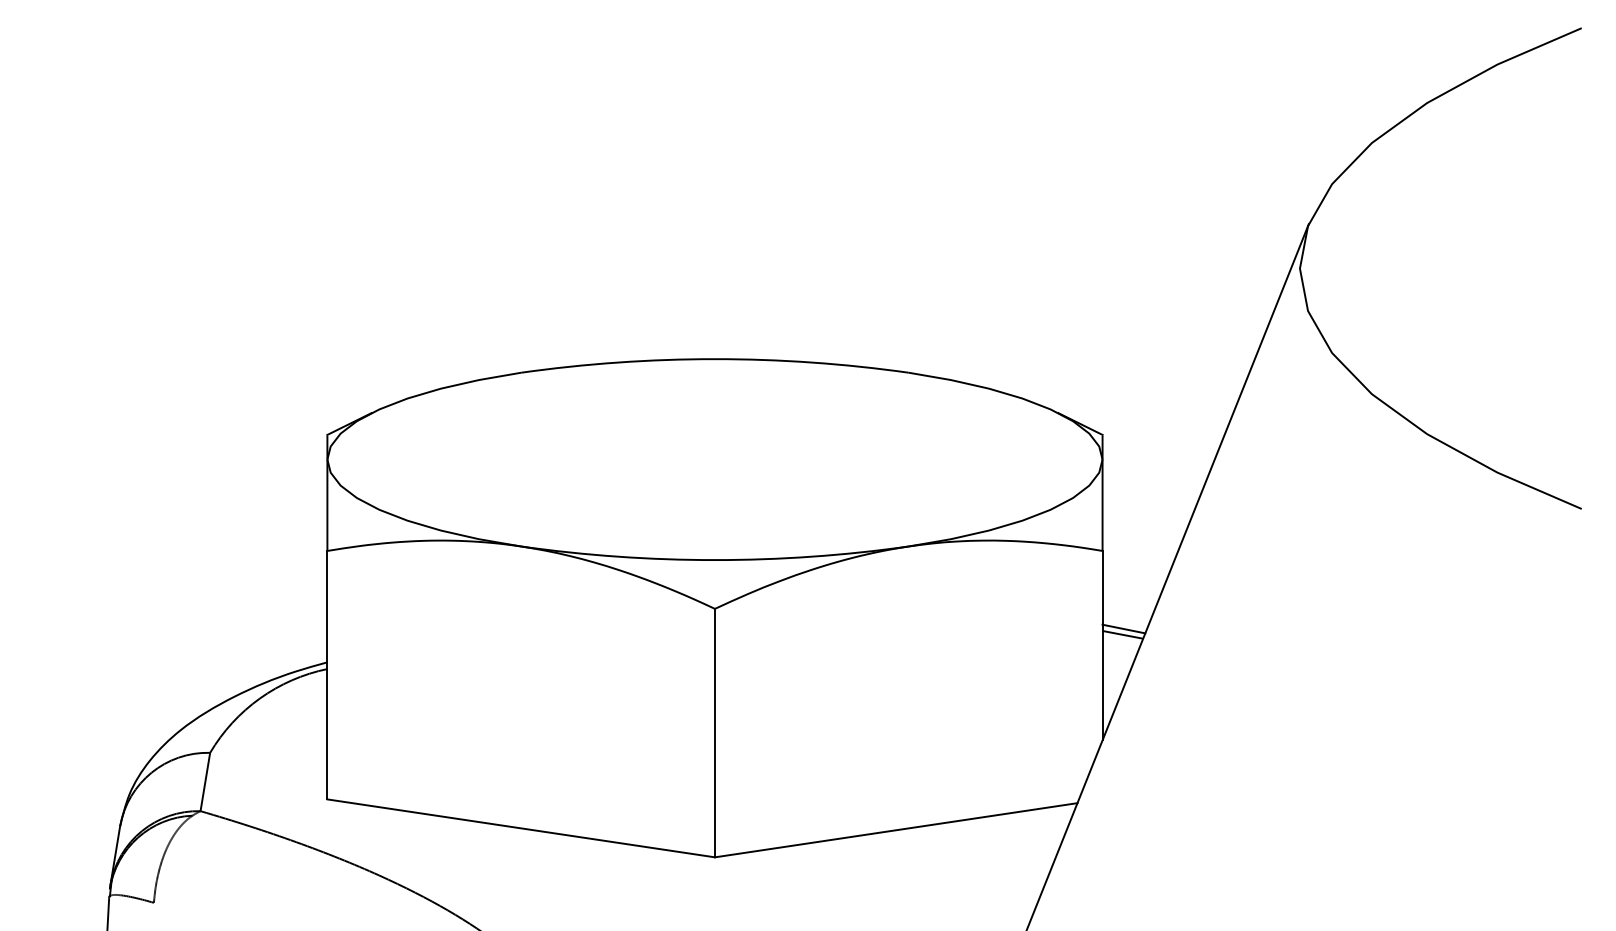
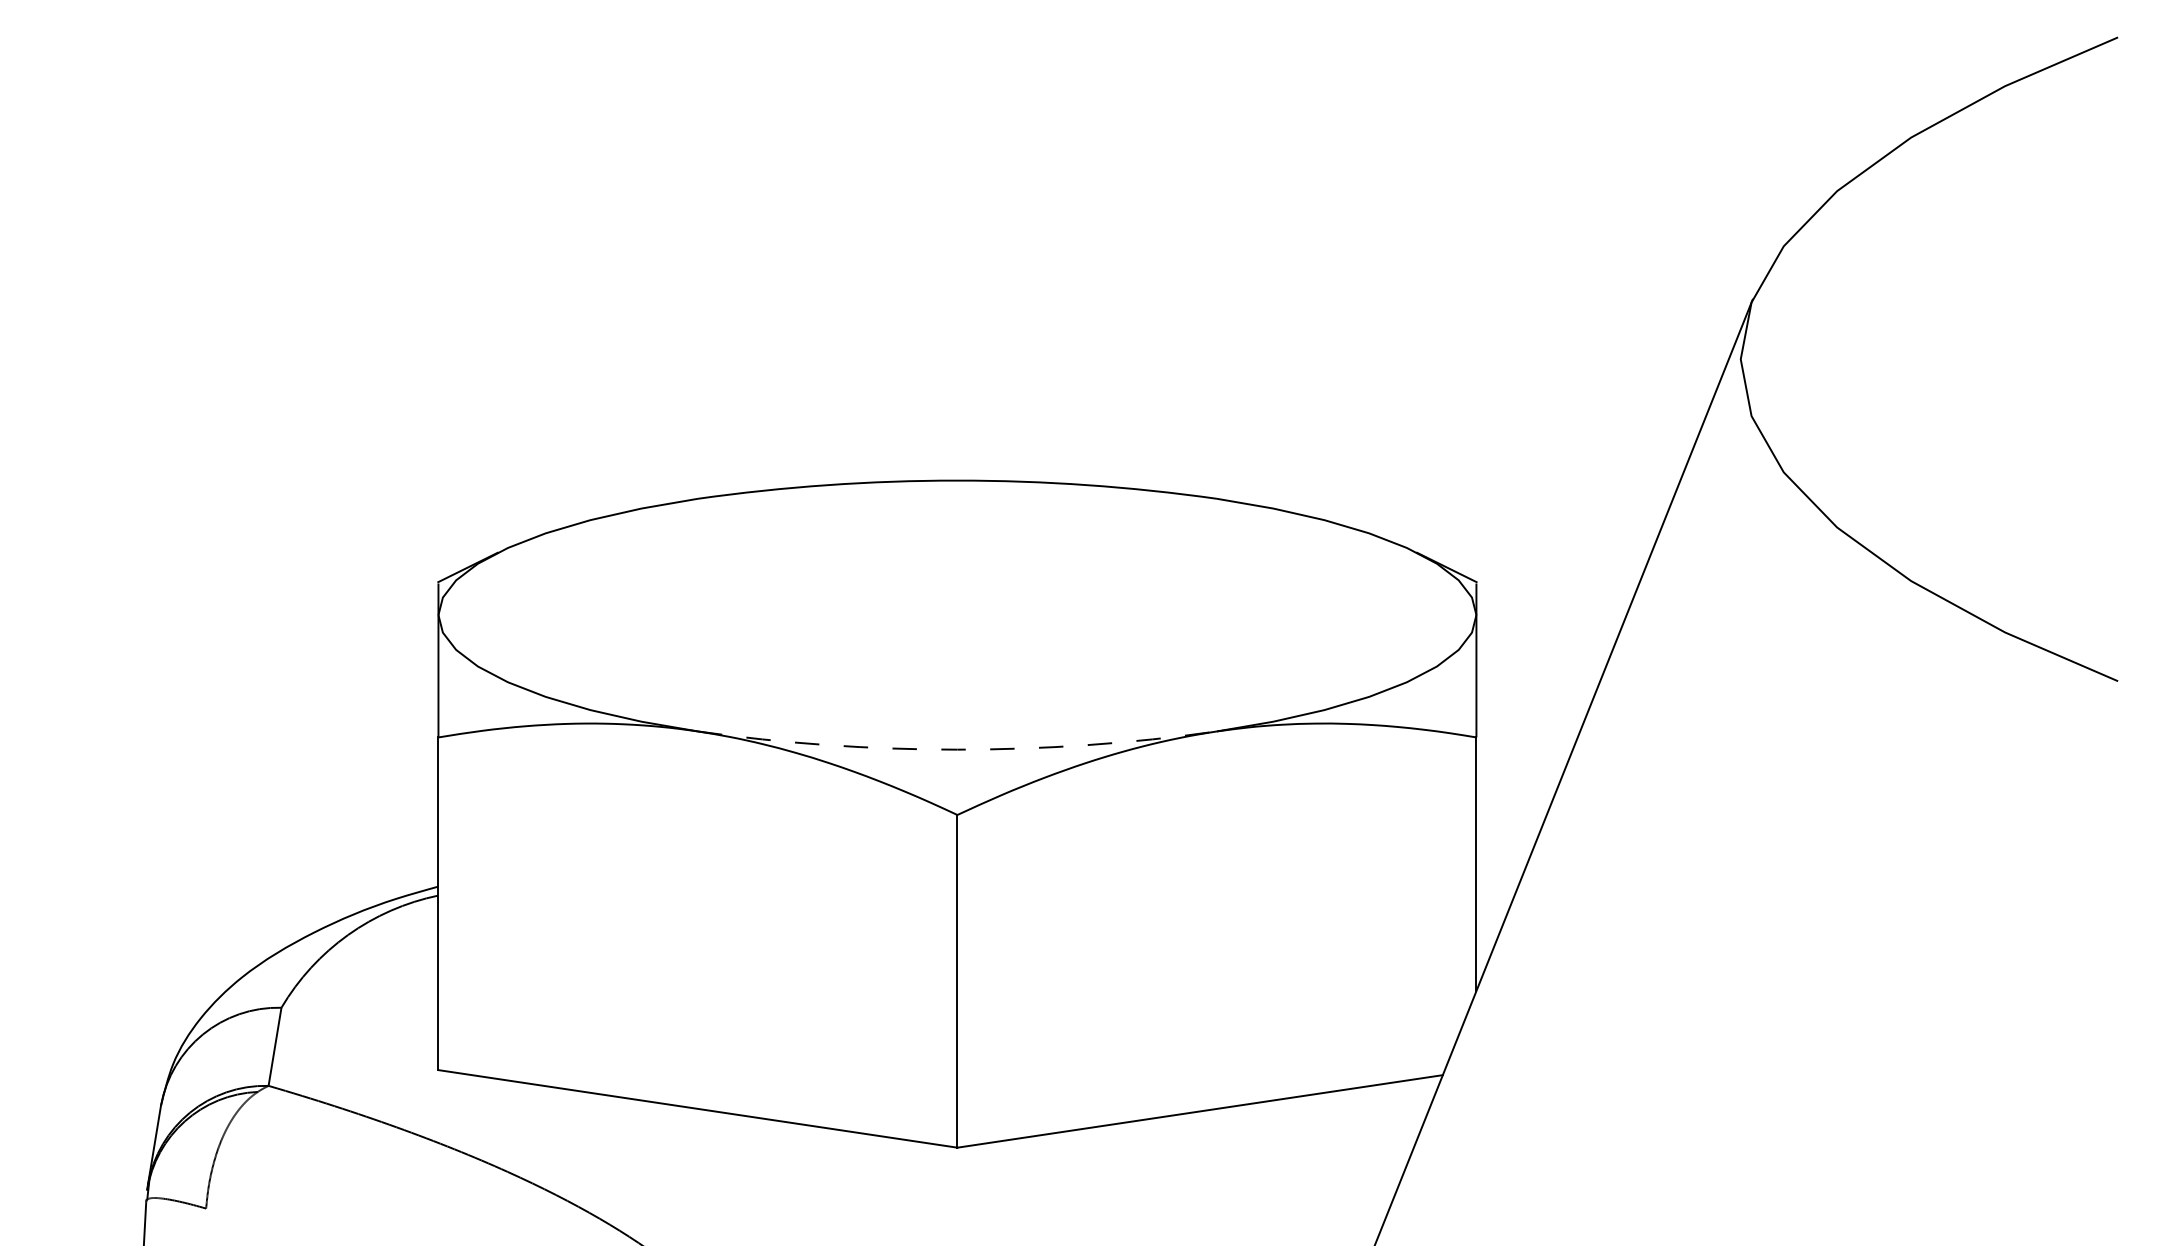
arc: (715, 559) -> (957, 749), solid -> dashed
line: (1123, 628) -> (1504, 841), removed
line: (1122, 634) -> (1503, 849), removed

